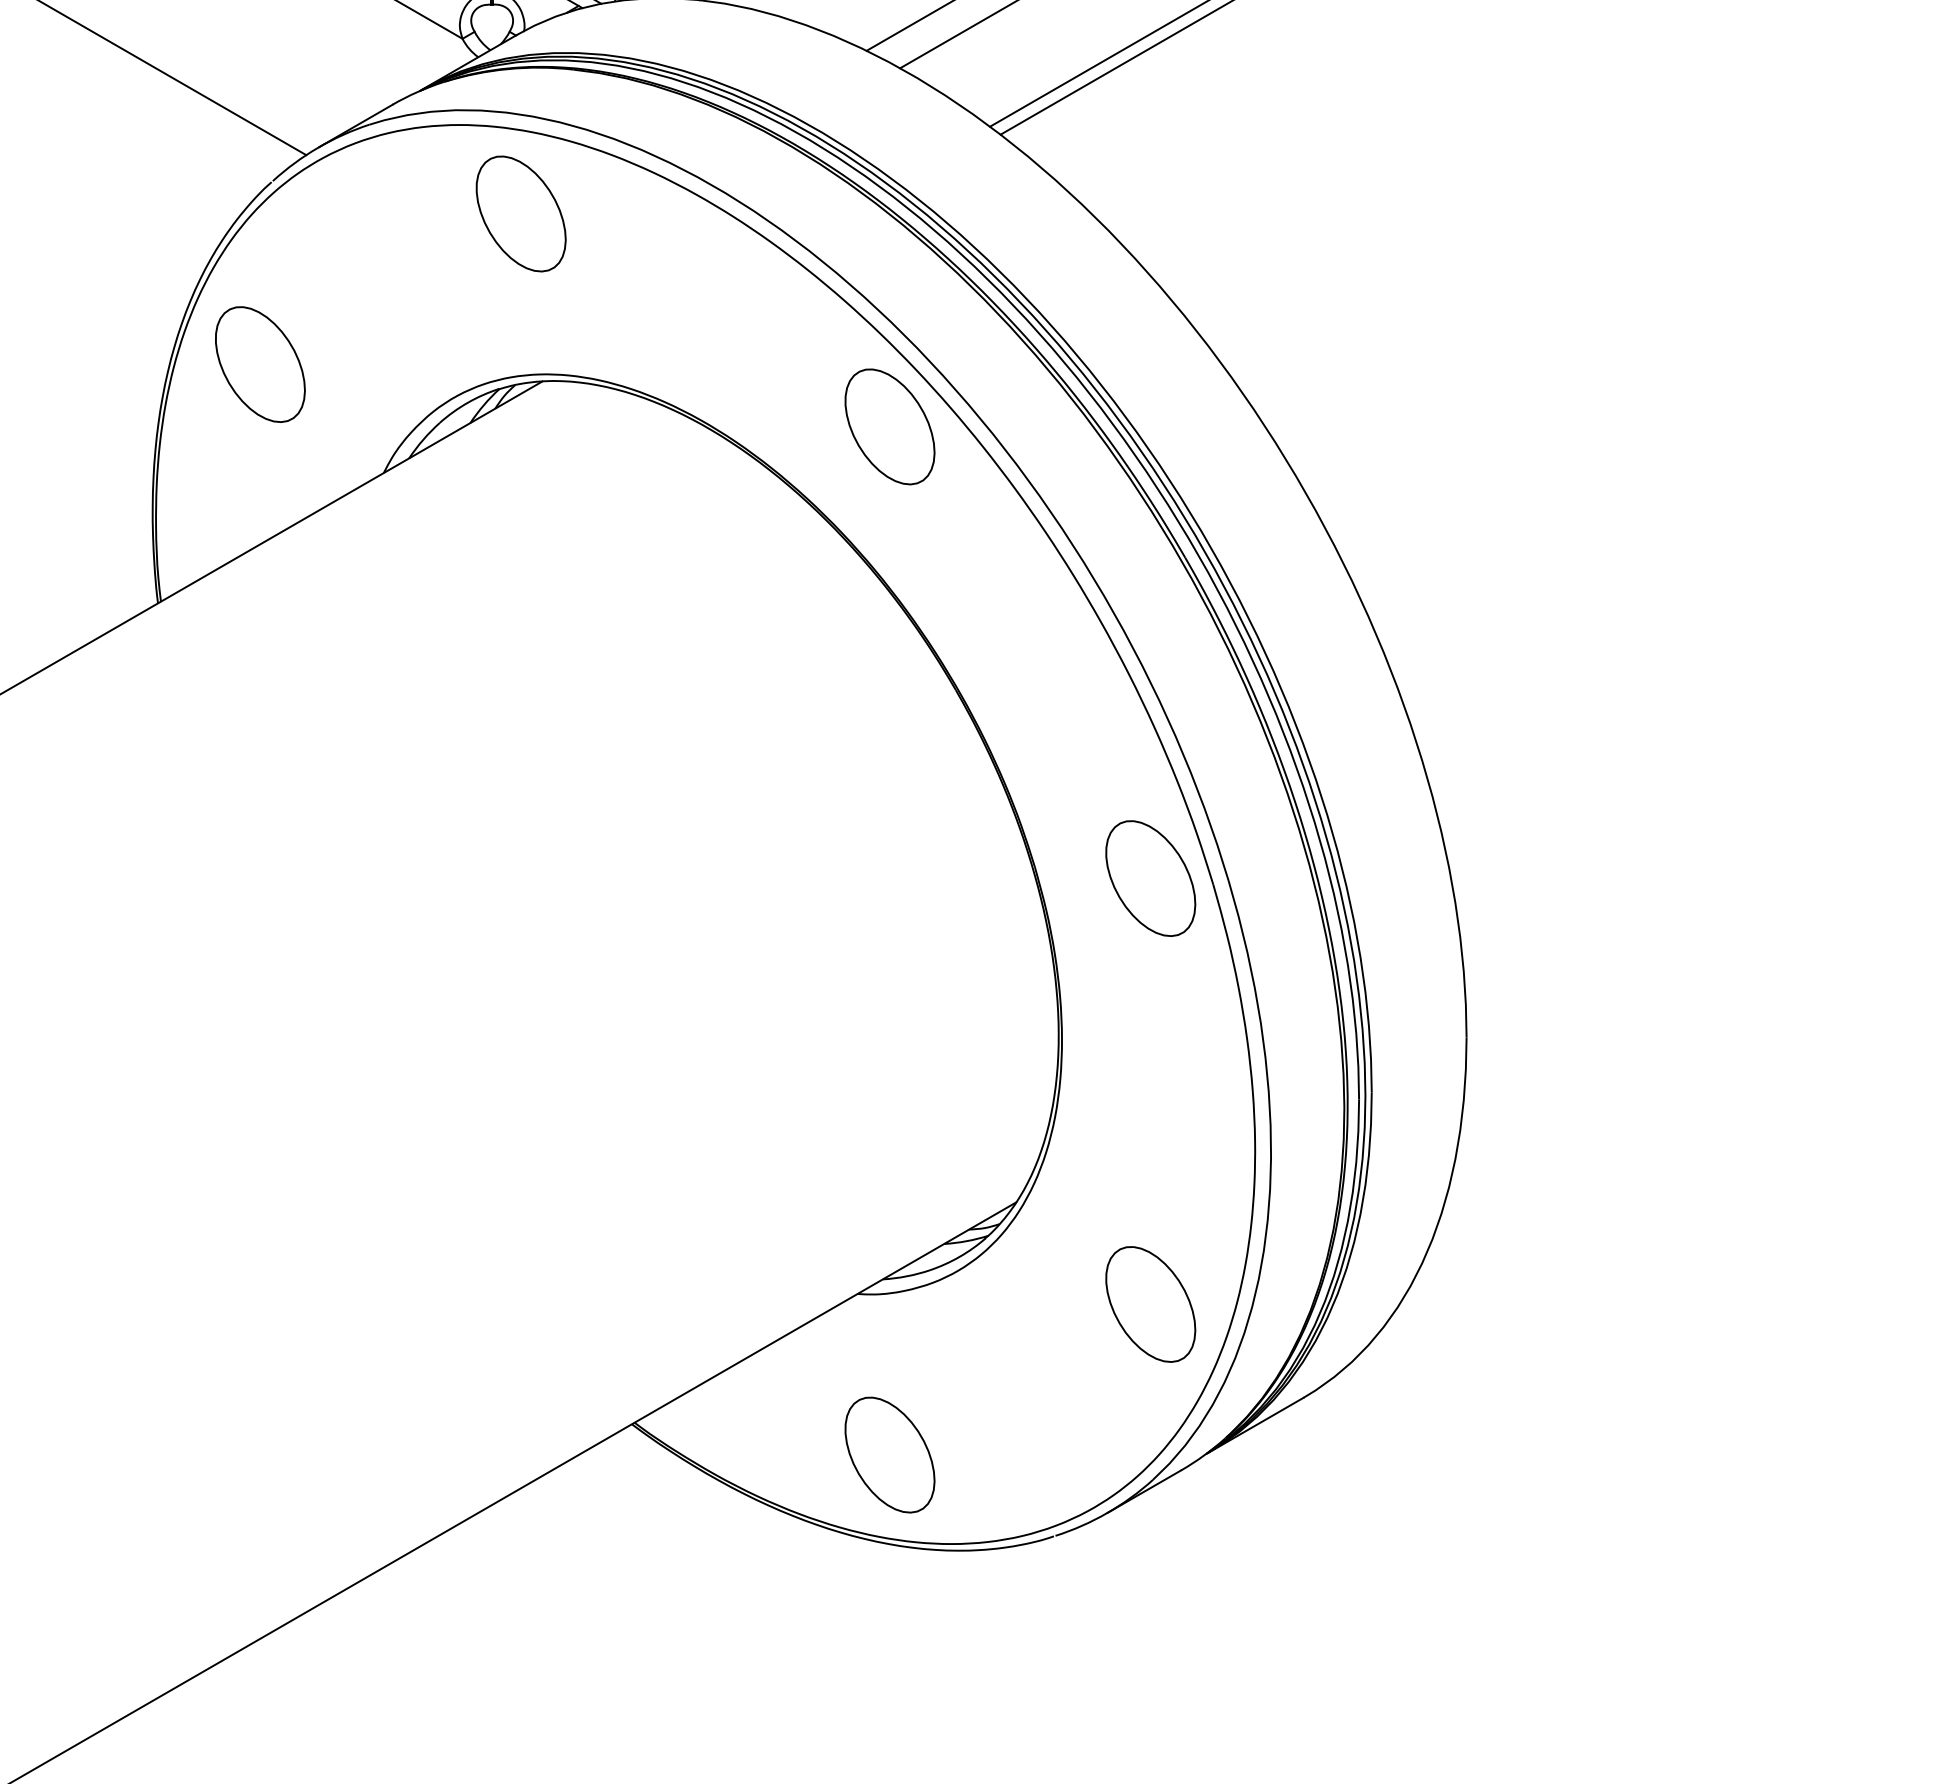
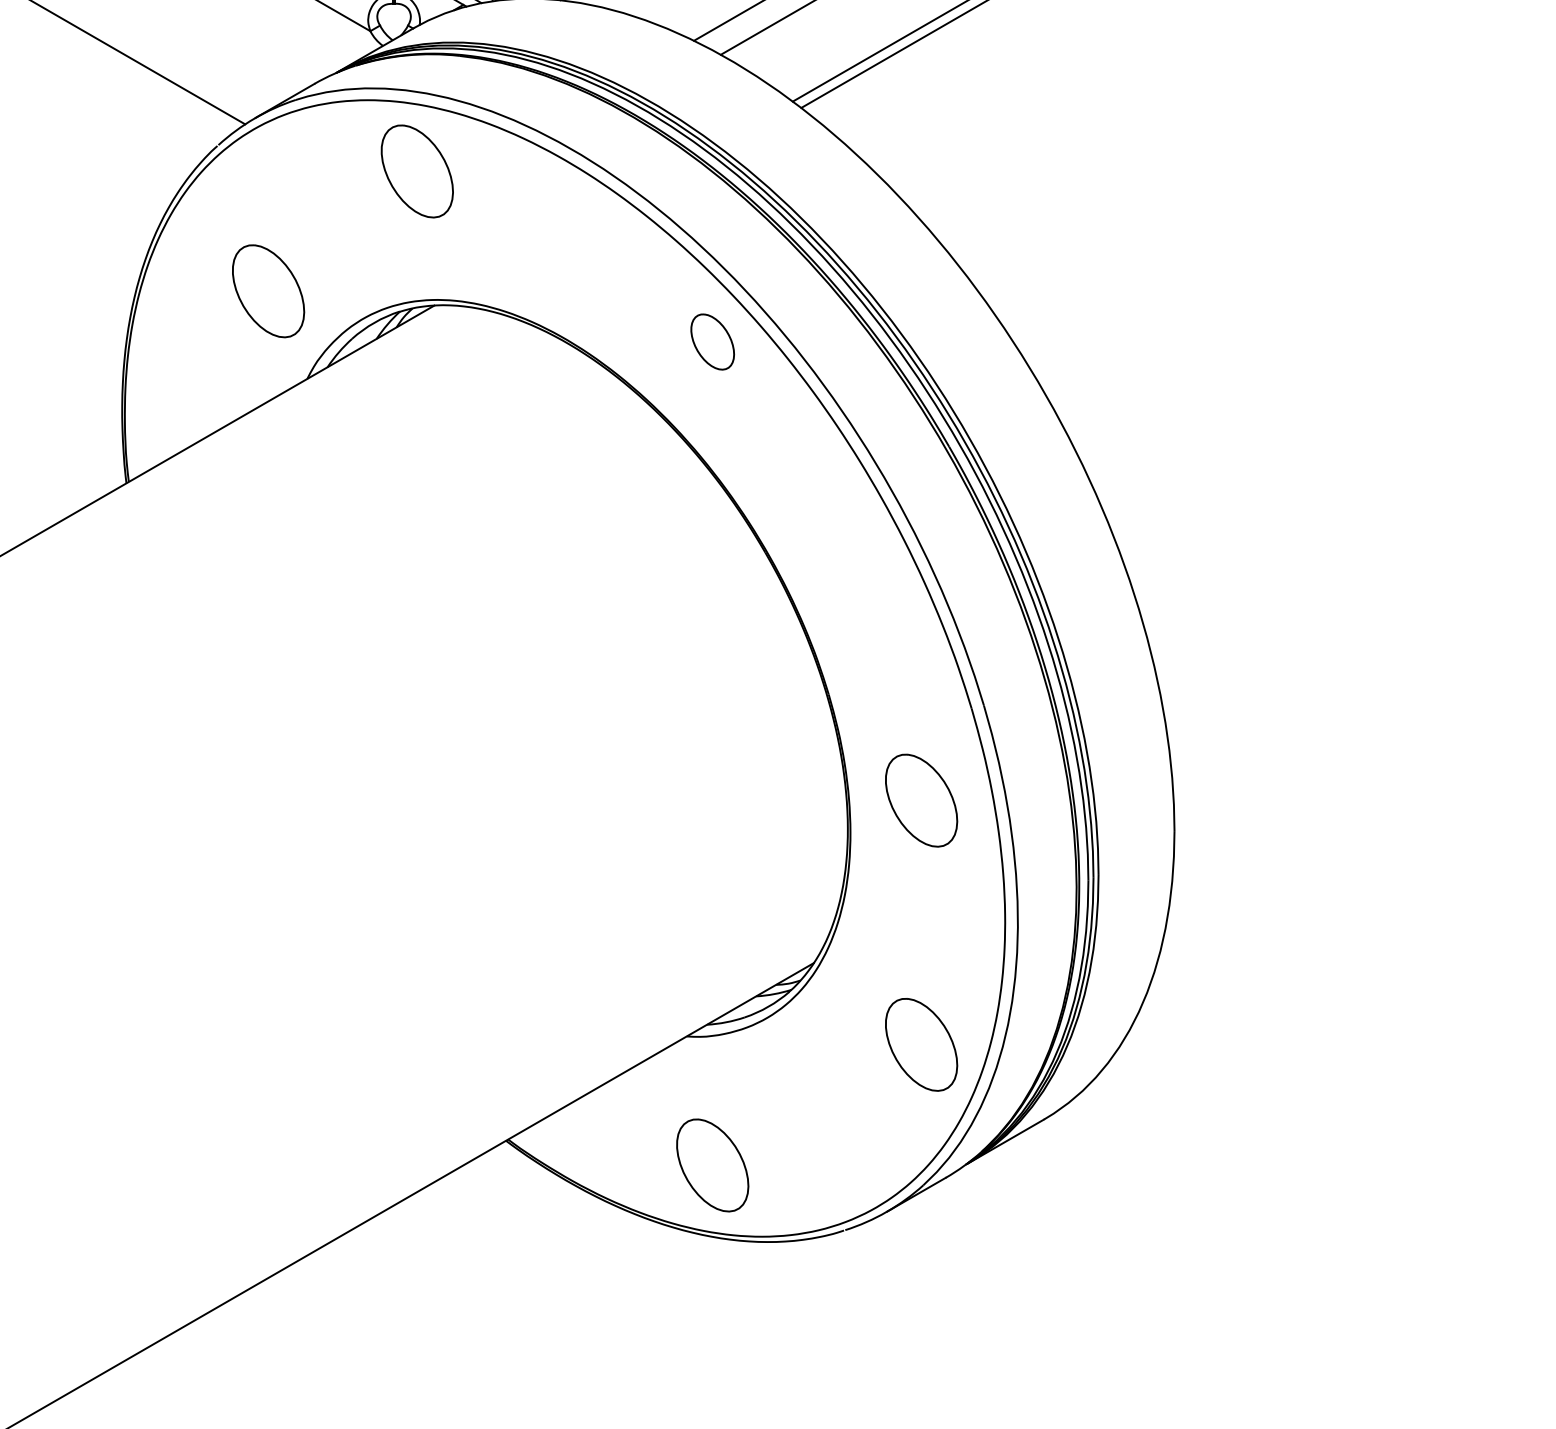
part: (260, 364) -> (268, 291), moved
part: (889, 426) -> (712, 341), size x0.6
part: (1150, 878) -> (921, 800), moved

